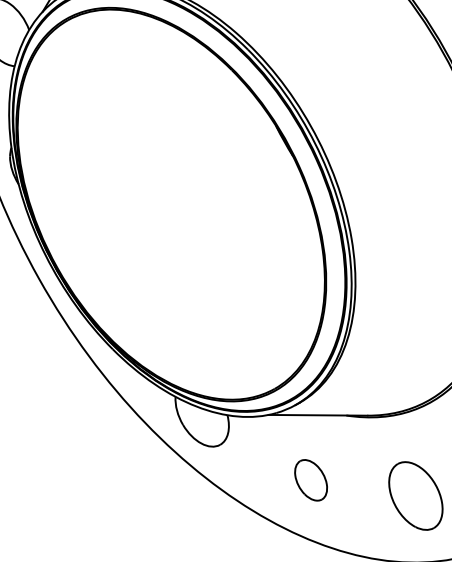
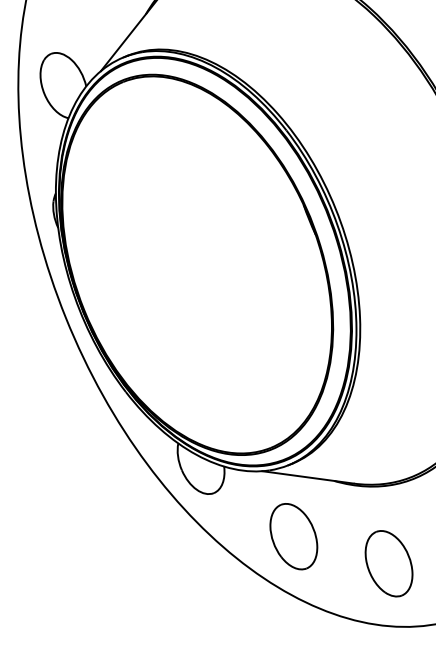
part: (310, 480) -> (293, 536), size x1.67

